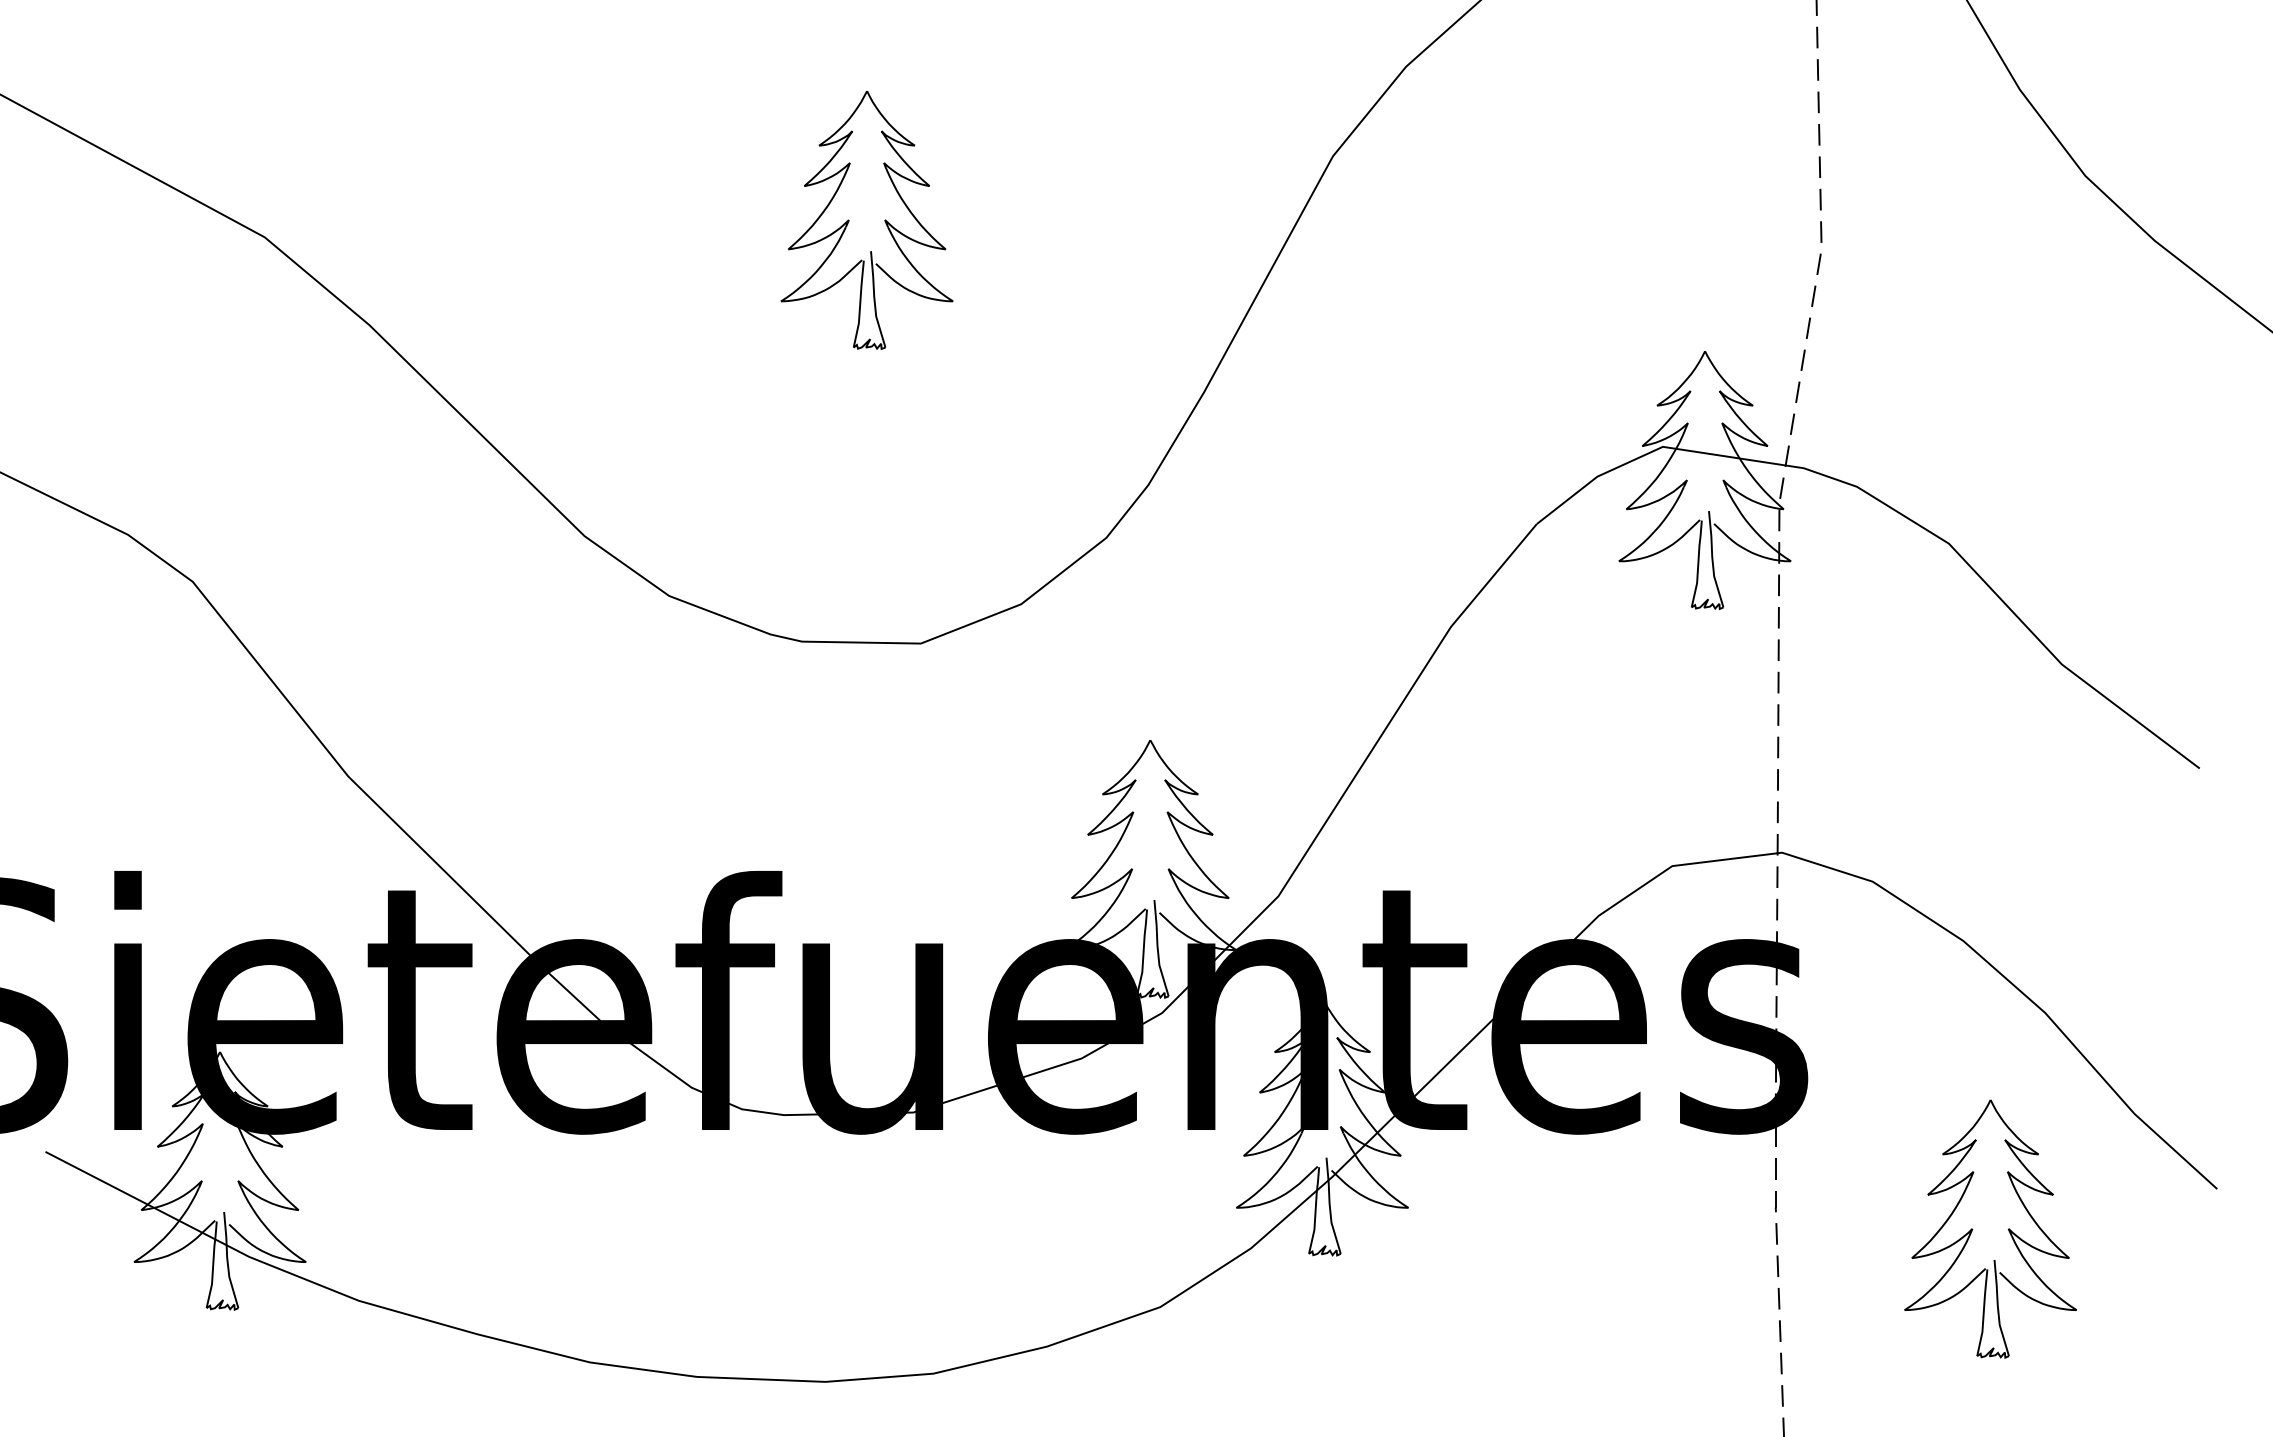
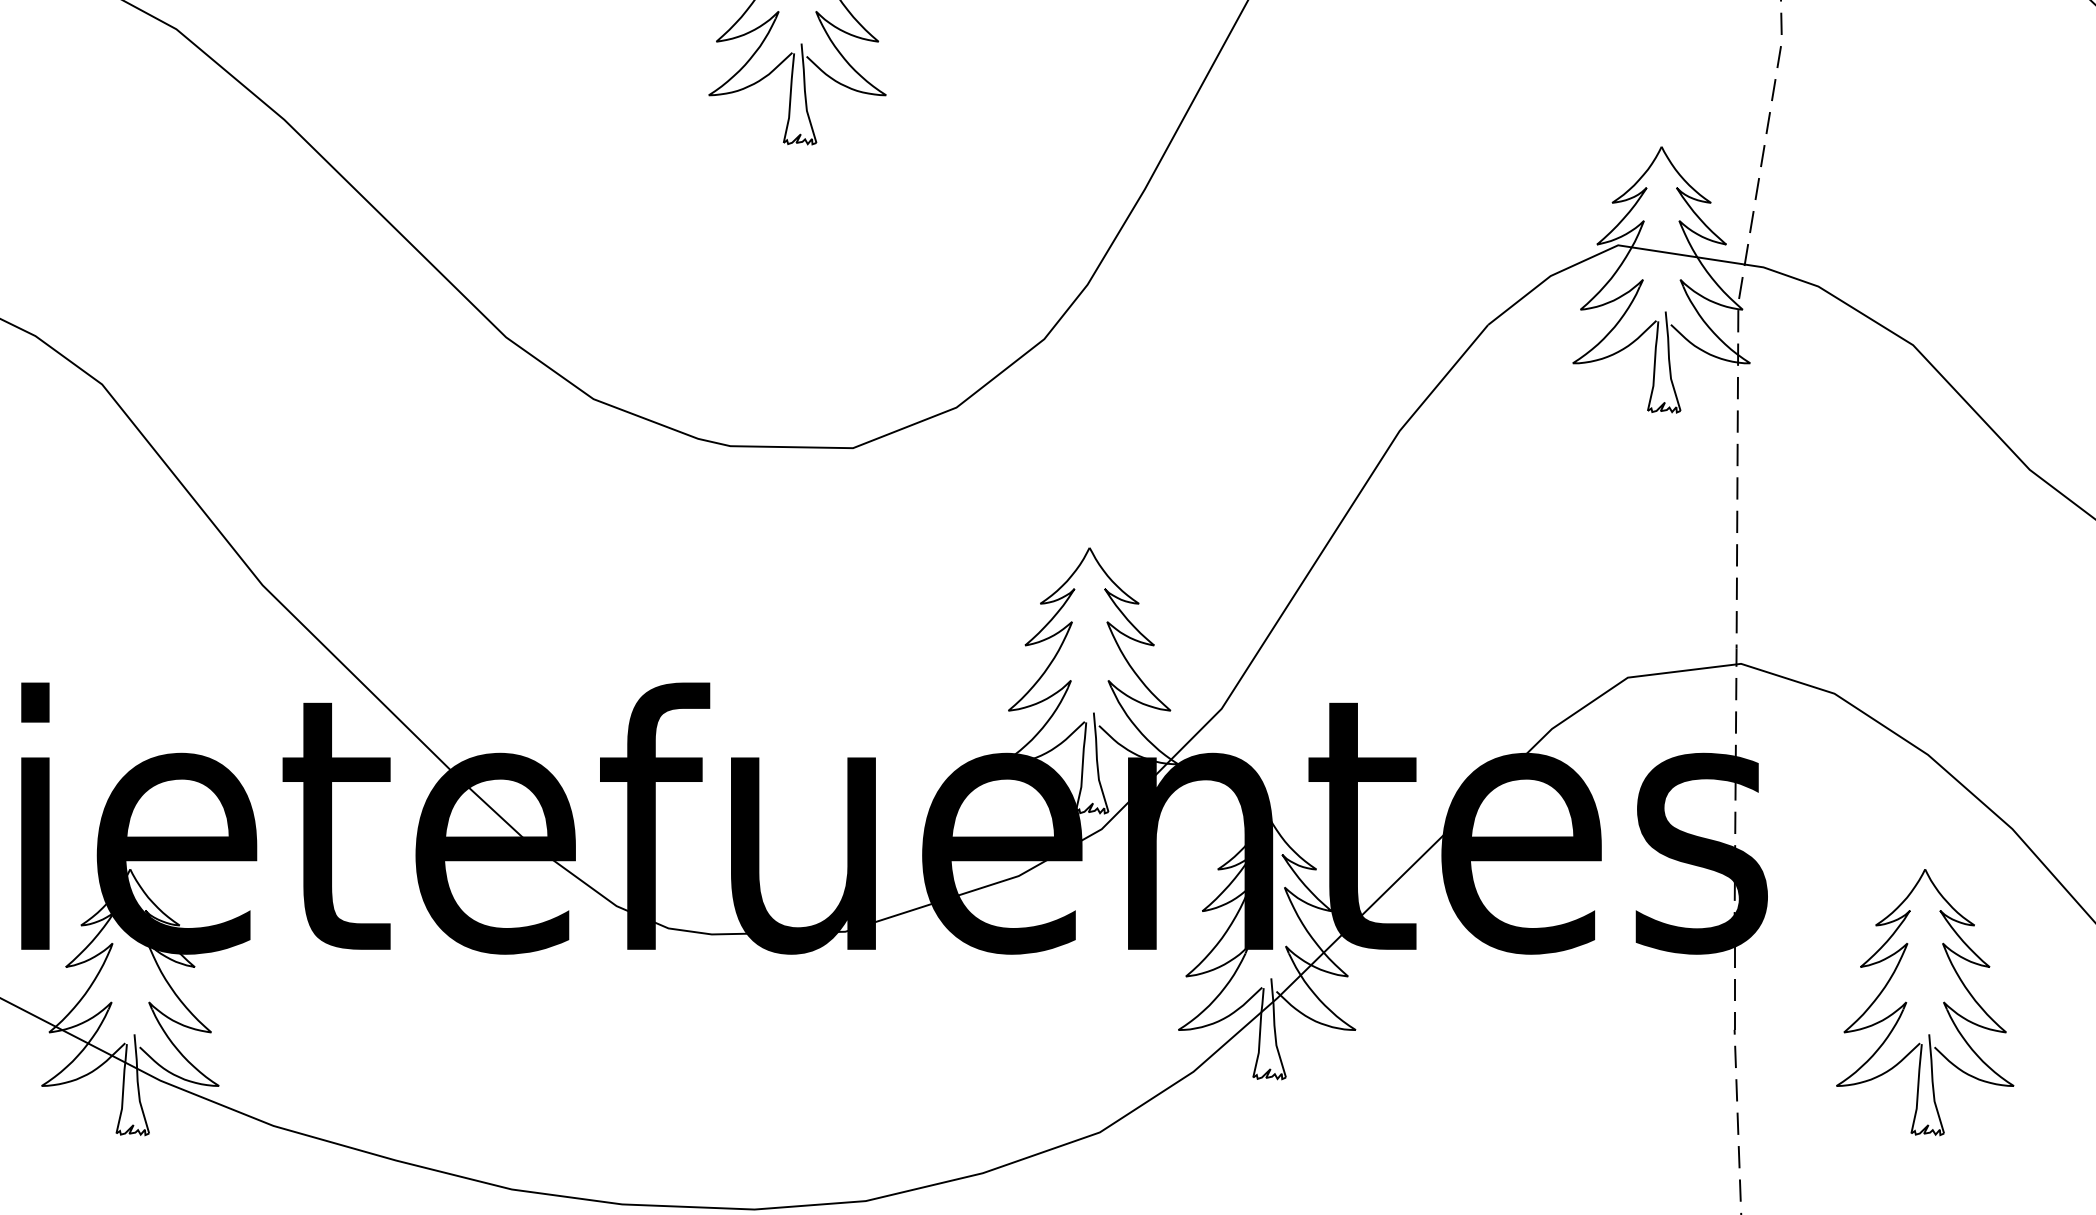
part: (1973, 1229) -> (1907, 1002), moved

